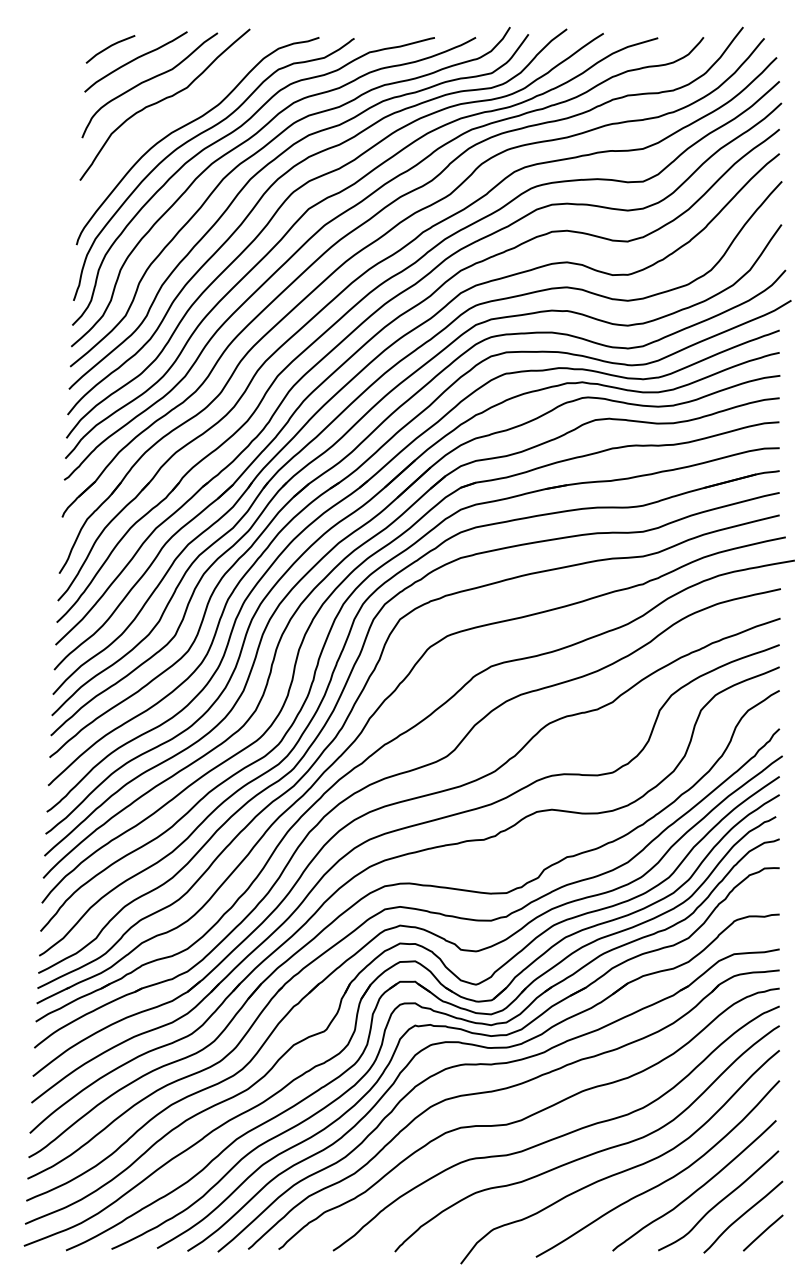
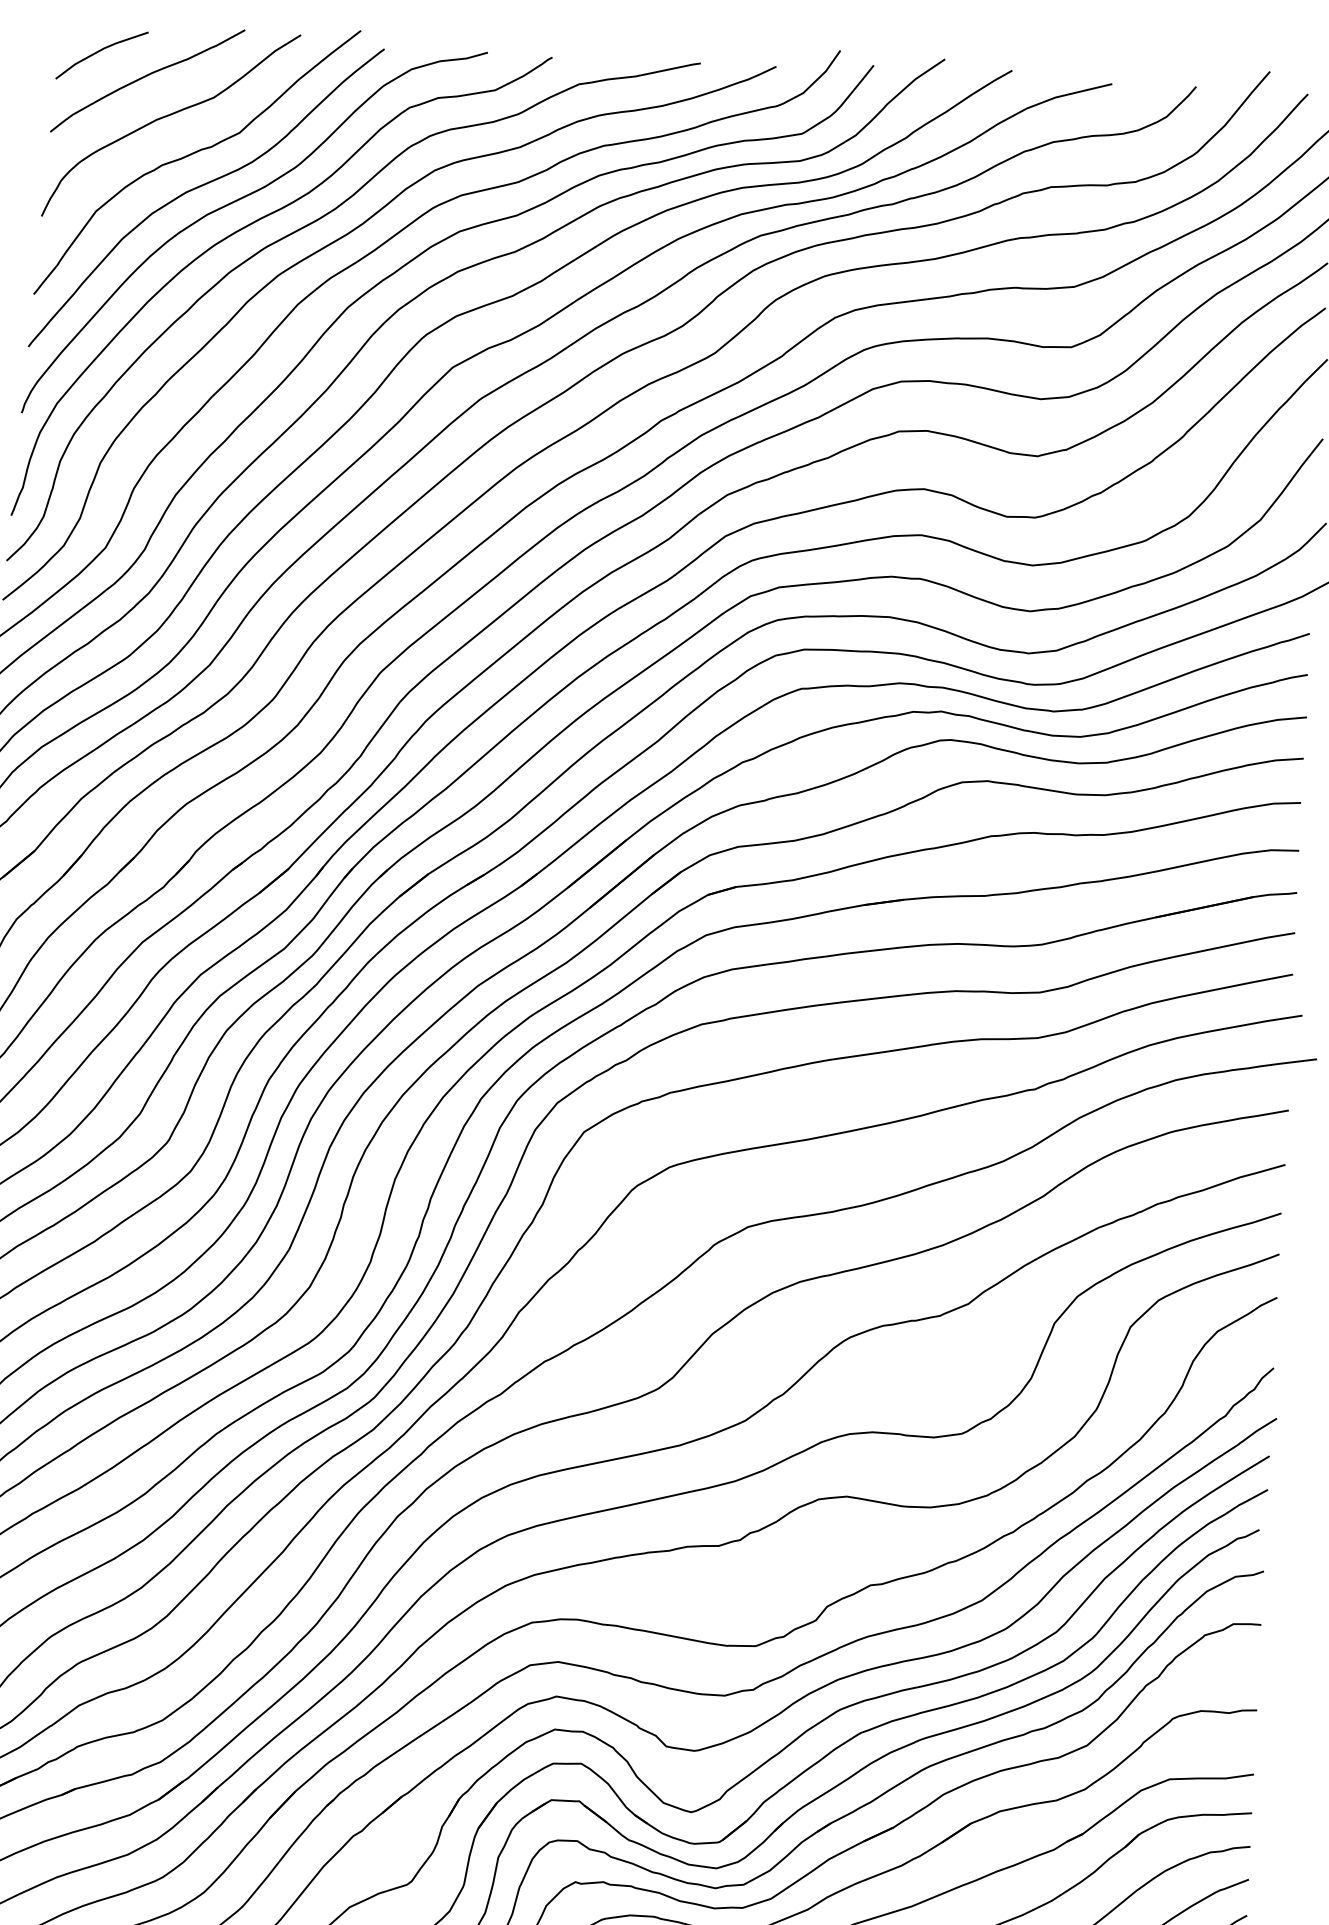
curve: (167, 118) -> (200, 187), added

